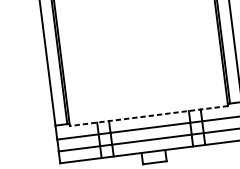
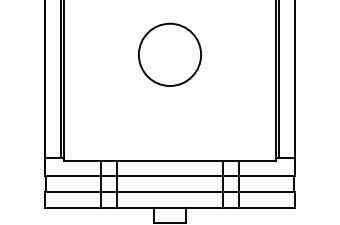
circle: (138, 36) -> (169, 54), added
line: (148, 116) -> (169, 160), dashed -> solid

